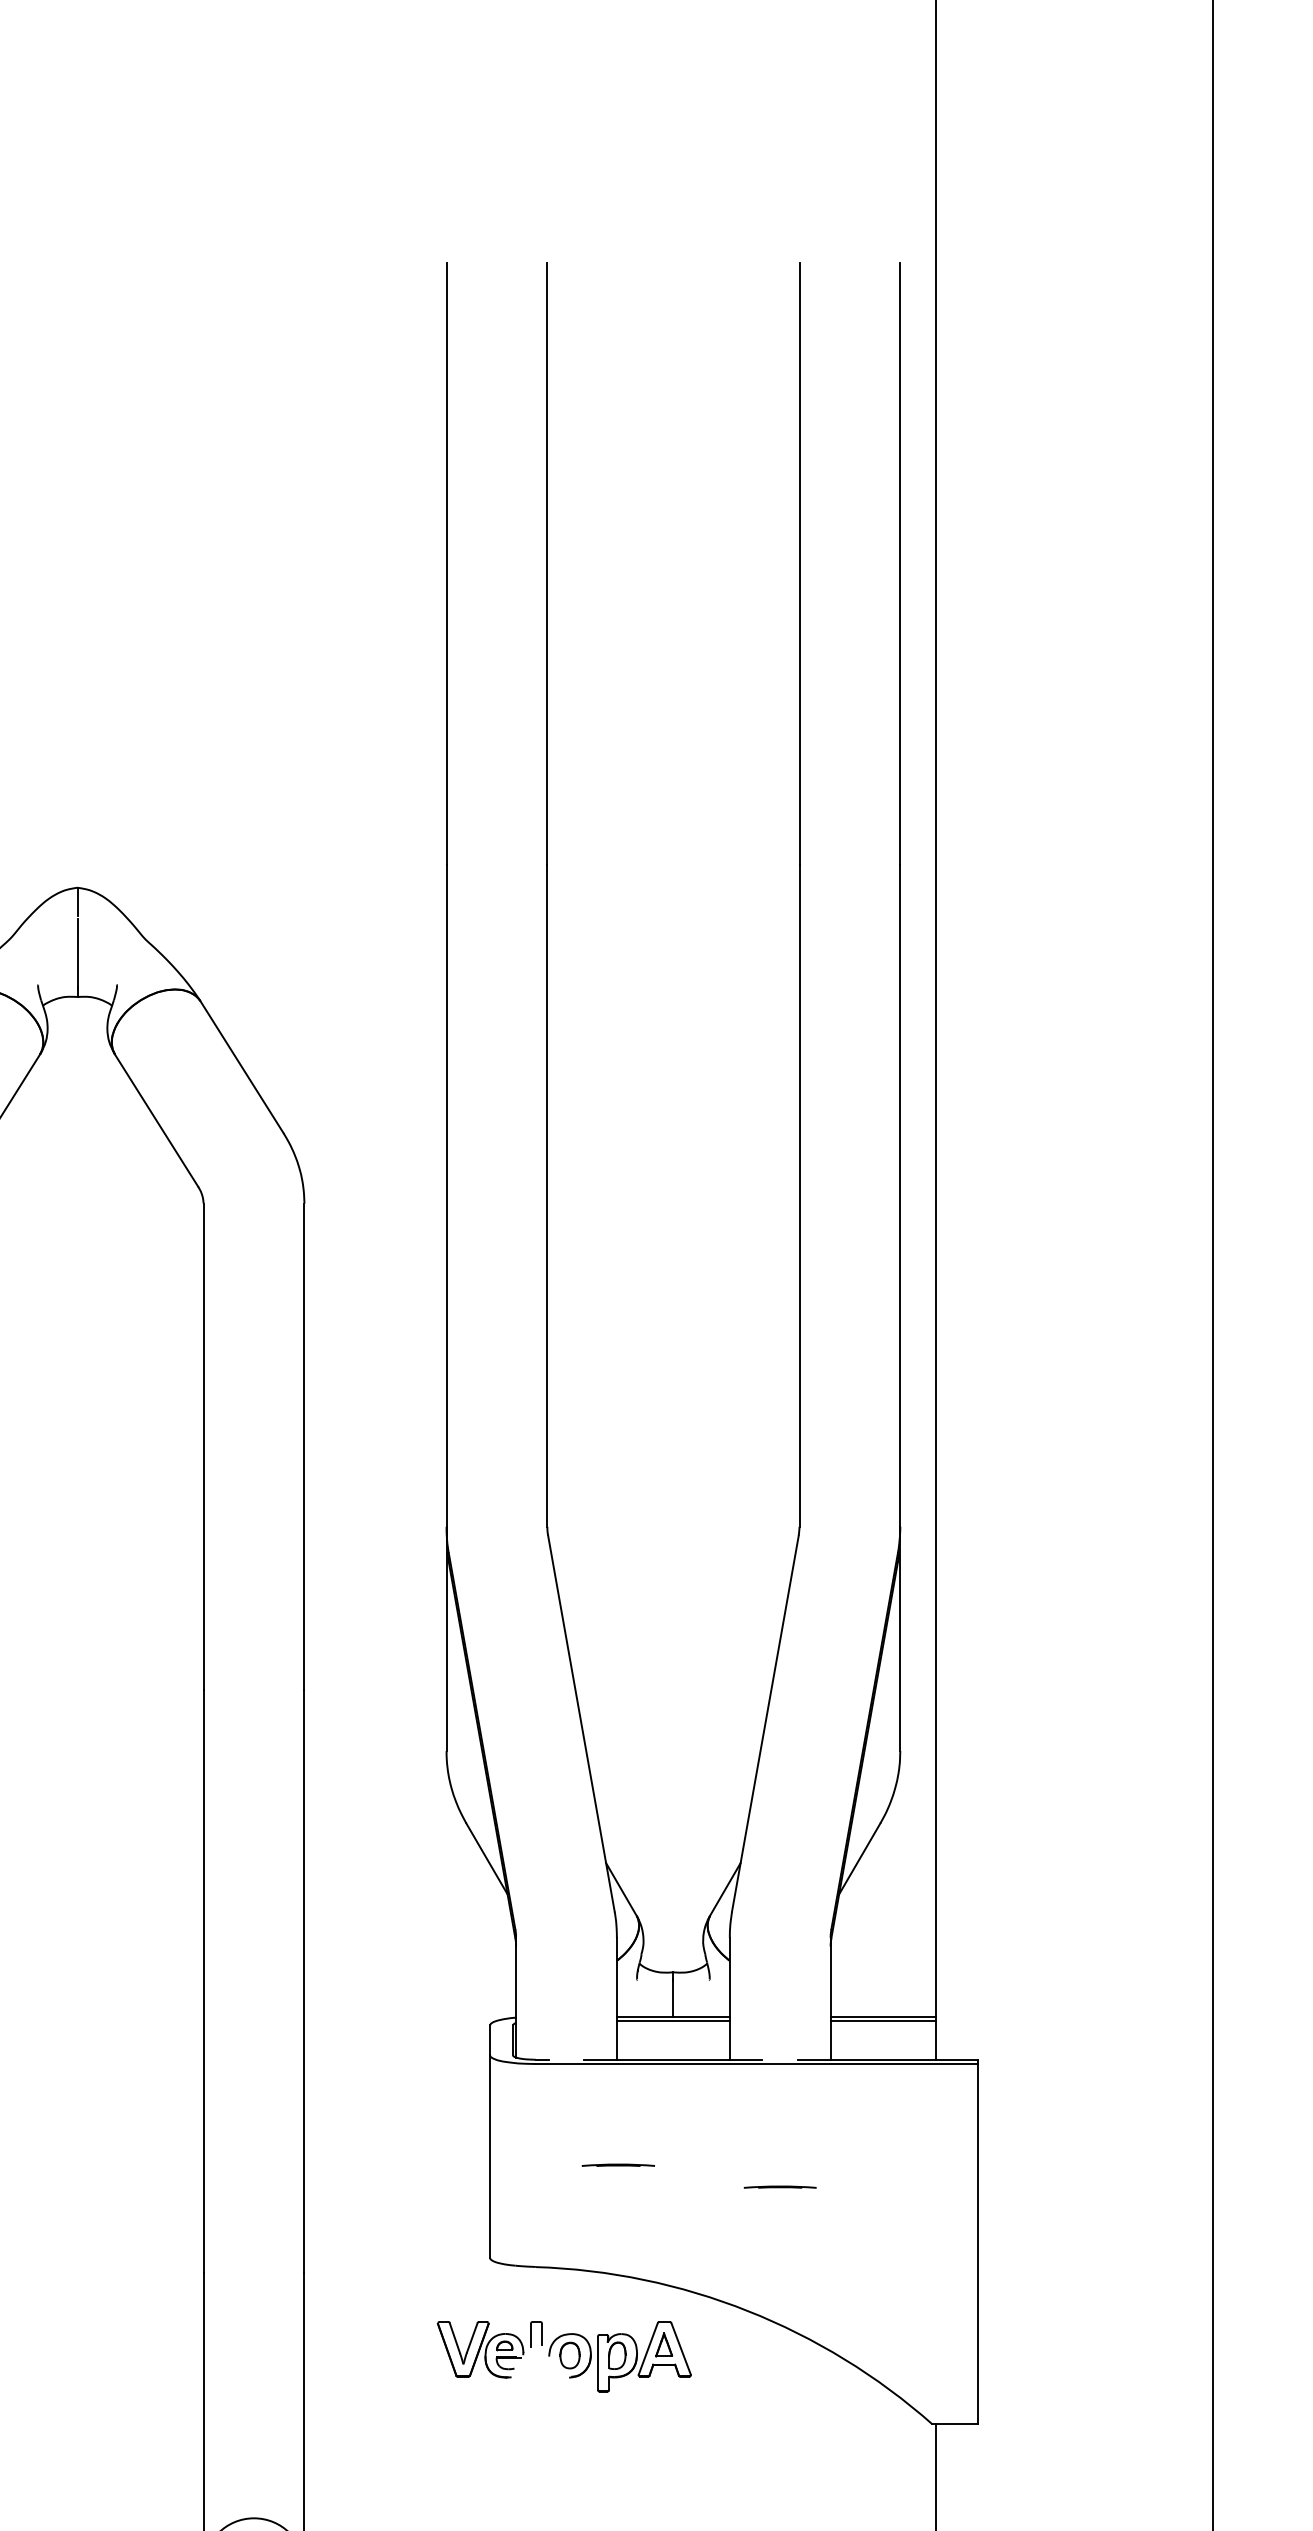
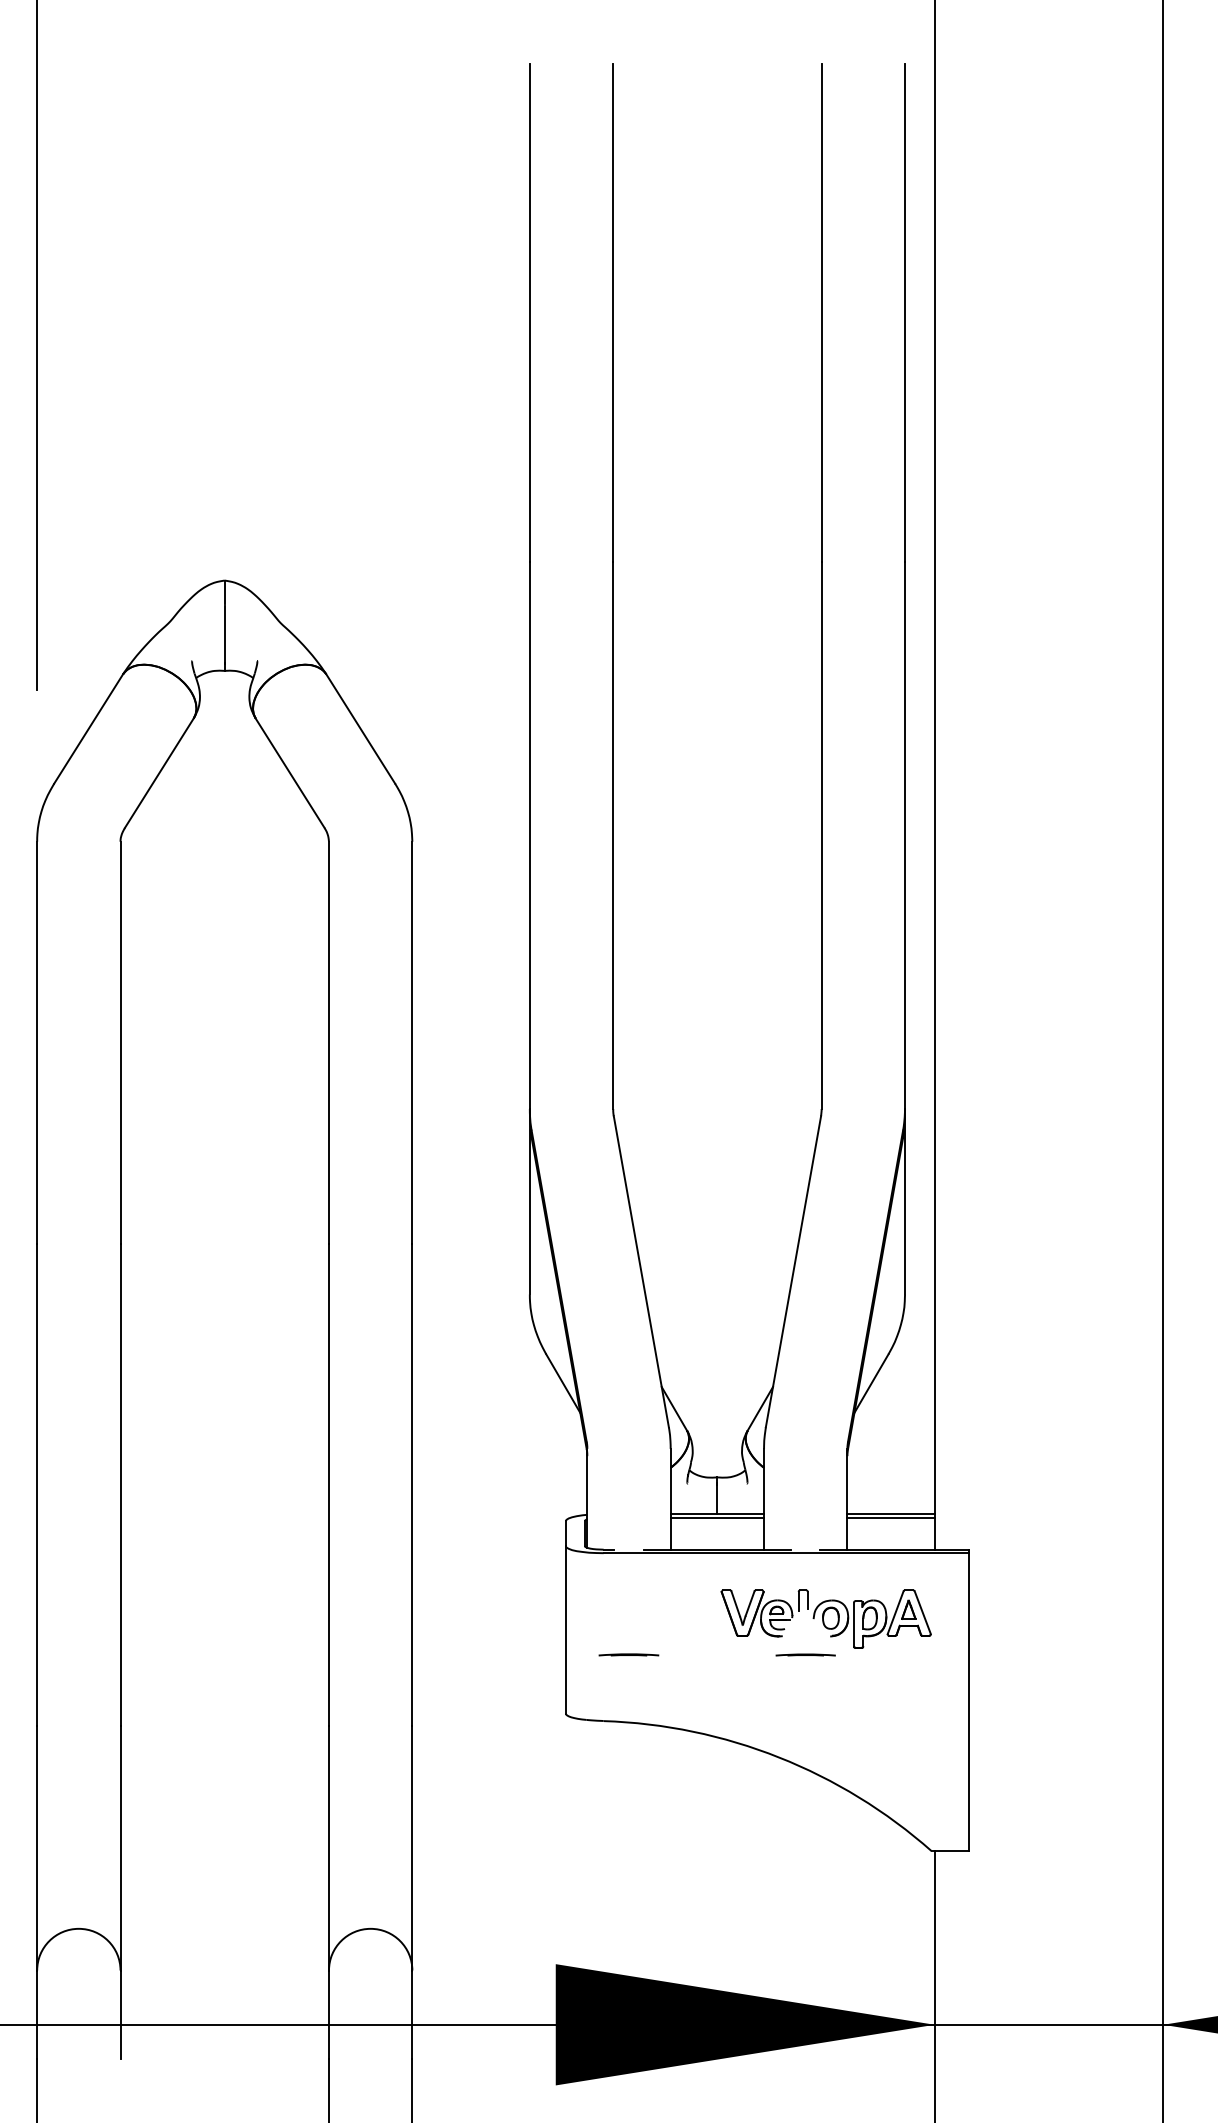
line: (617, 2164) -> (628, 1654), moved
part: (563, 2355) -> (825, 1618), moved

